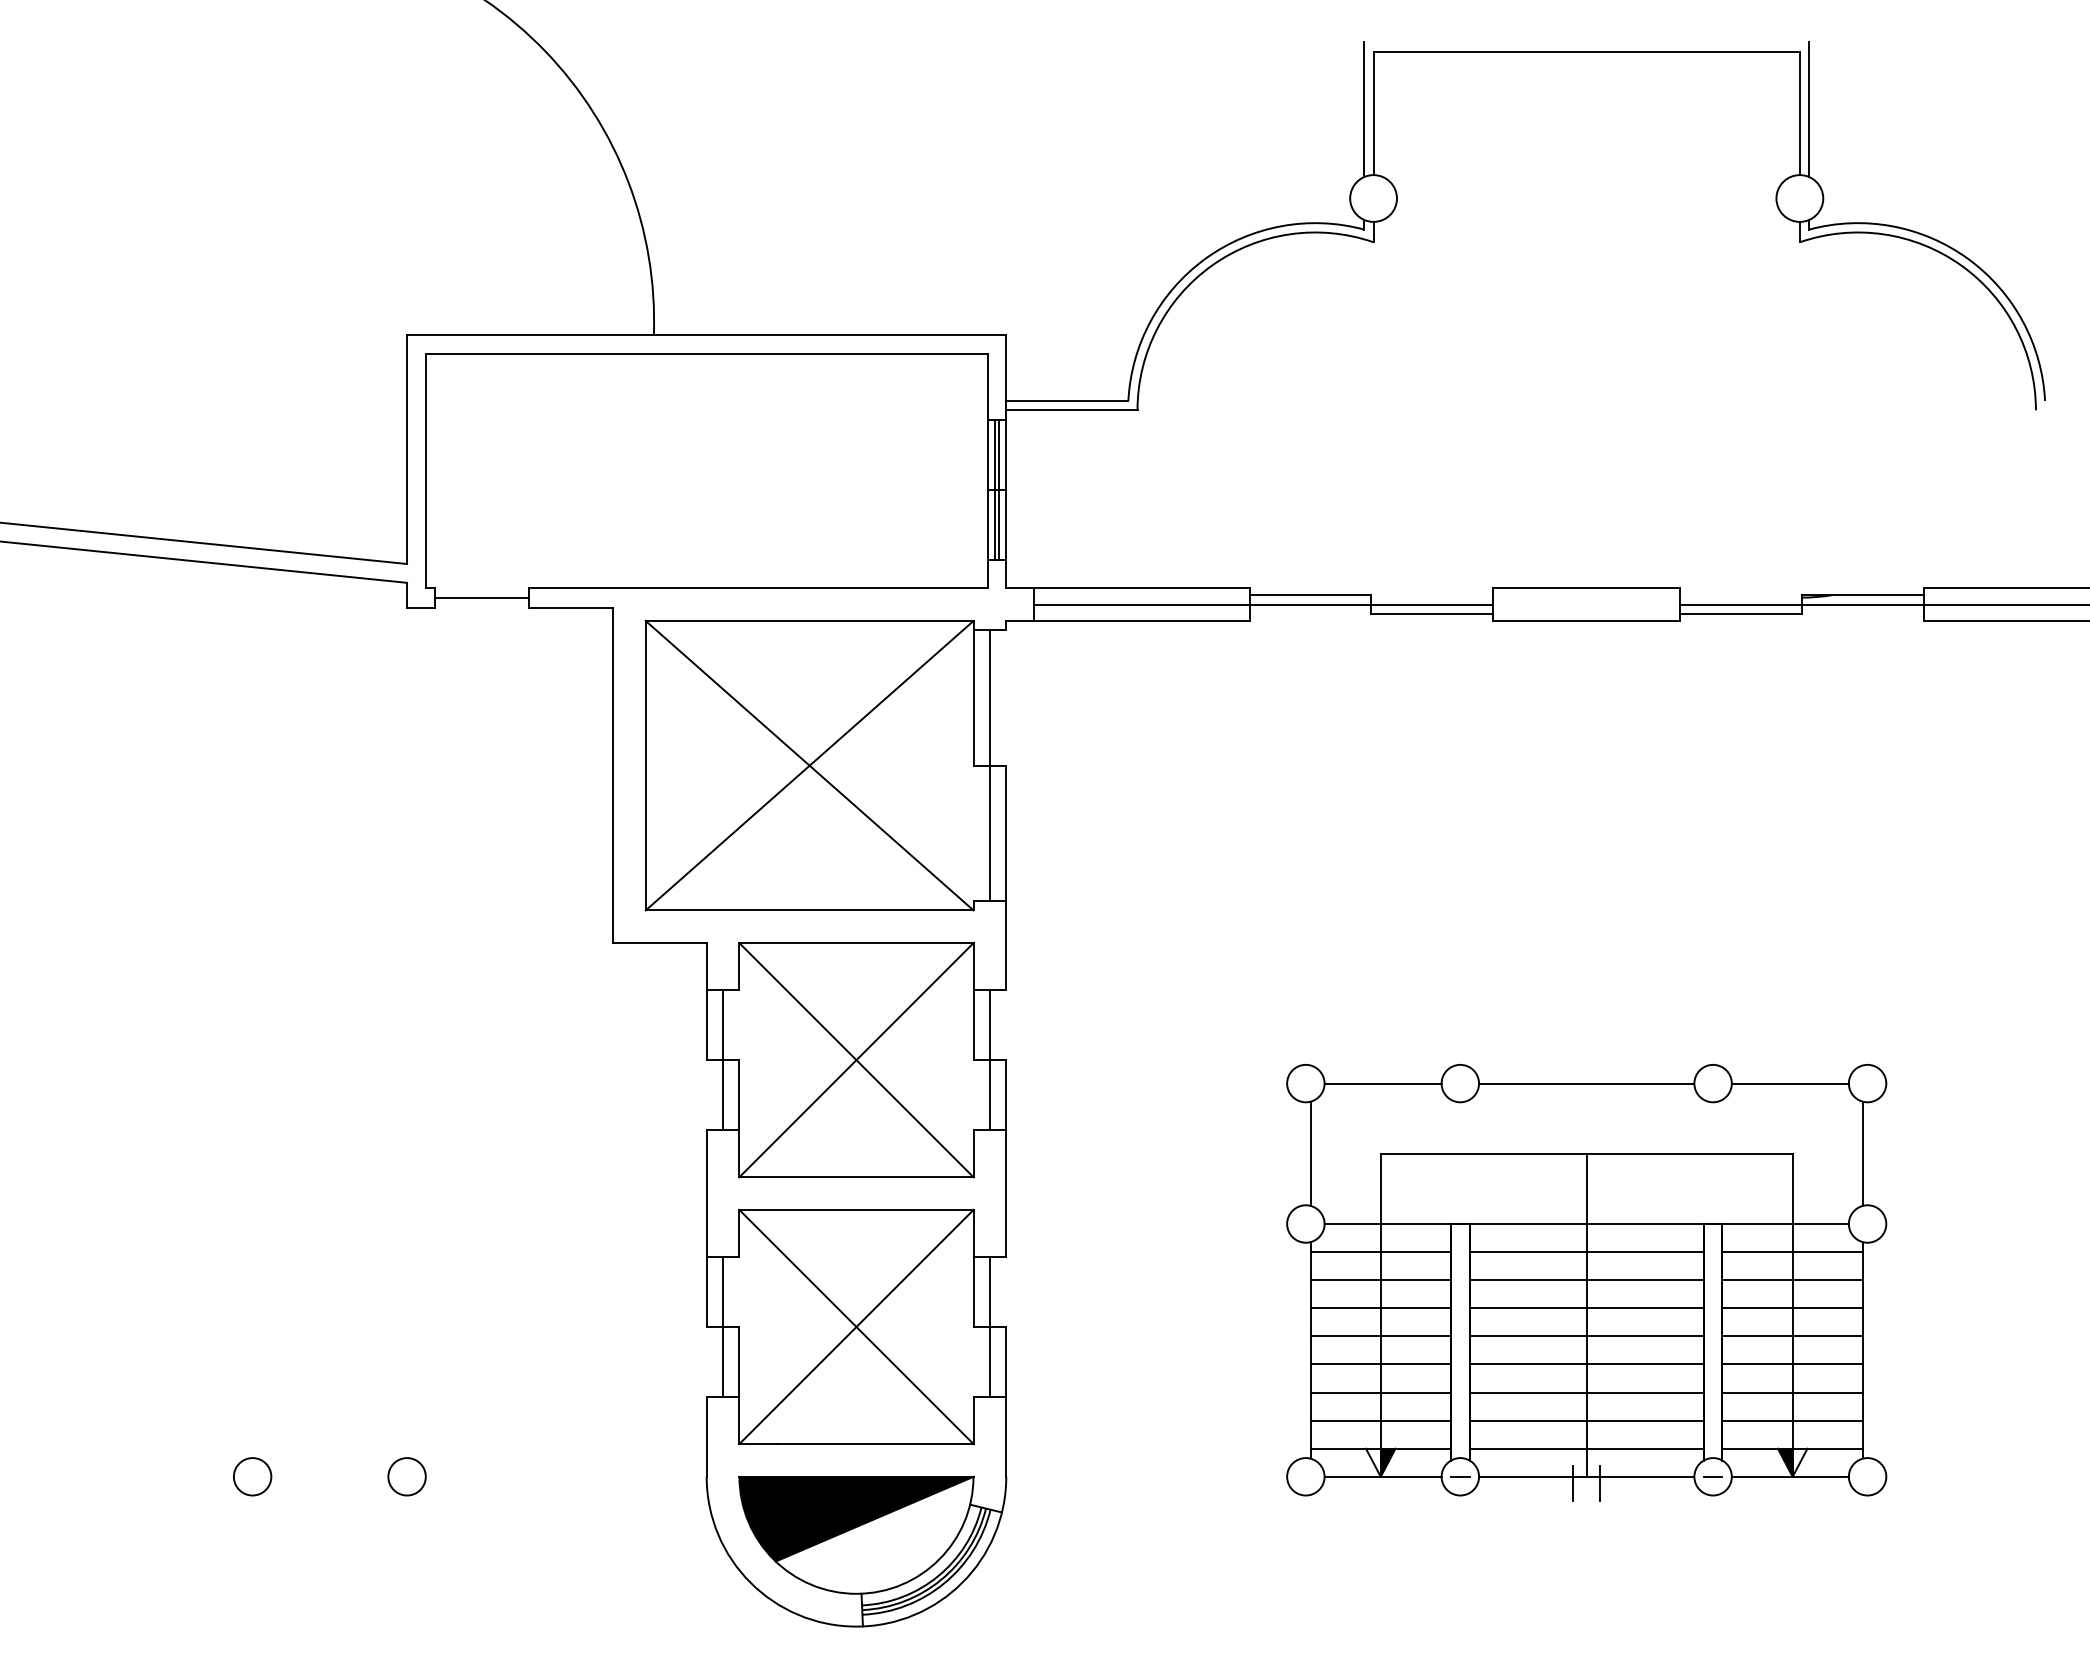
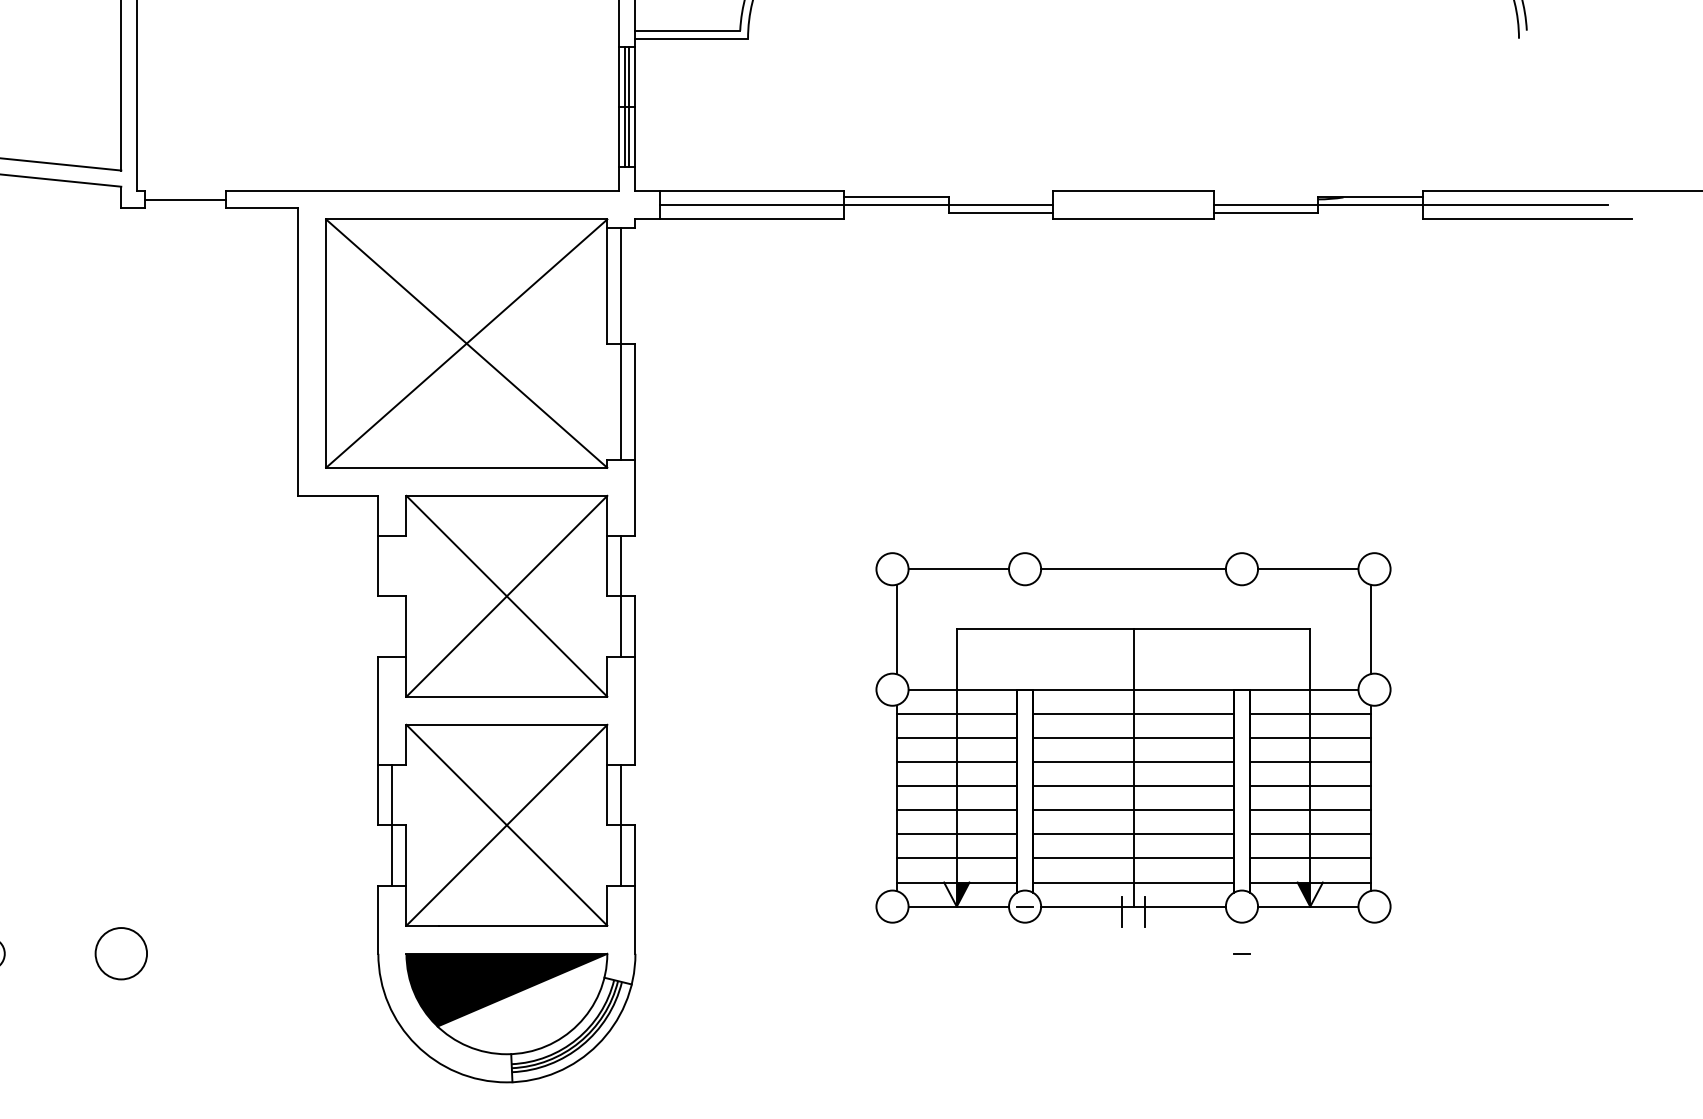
line: (723, 1059) -> (392, 595), removed
part: (1586, 1282) -> (1133, 739), moved
circle: (406, 1476) -> (120, 953), size x1.6

